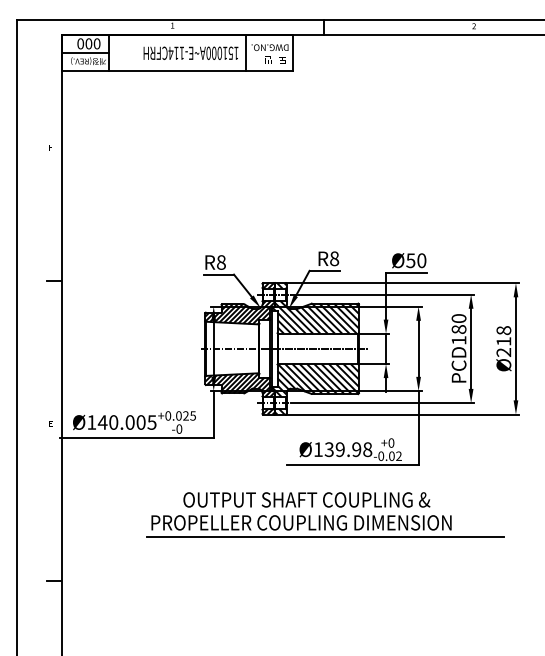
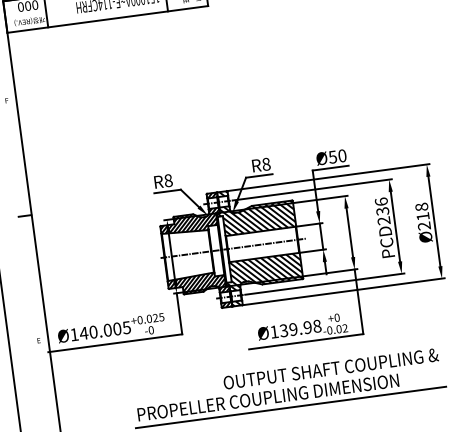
line: (84, 53) -> (25, 14), removed
text: (458, 329) -> (382, 211), PCD180 -> PCD236
text: (306, 499) -> (330, 368), moved

